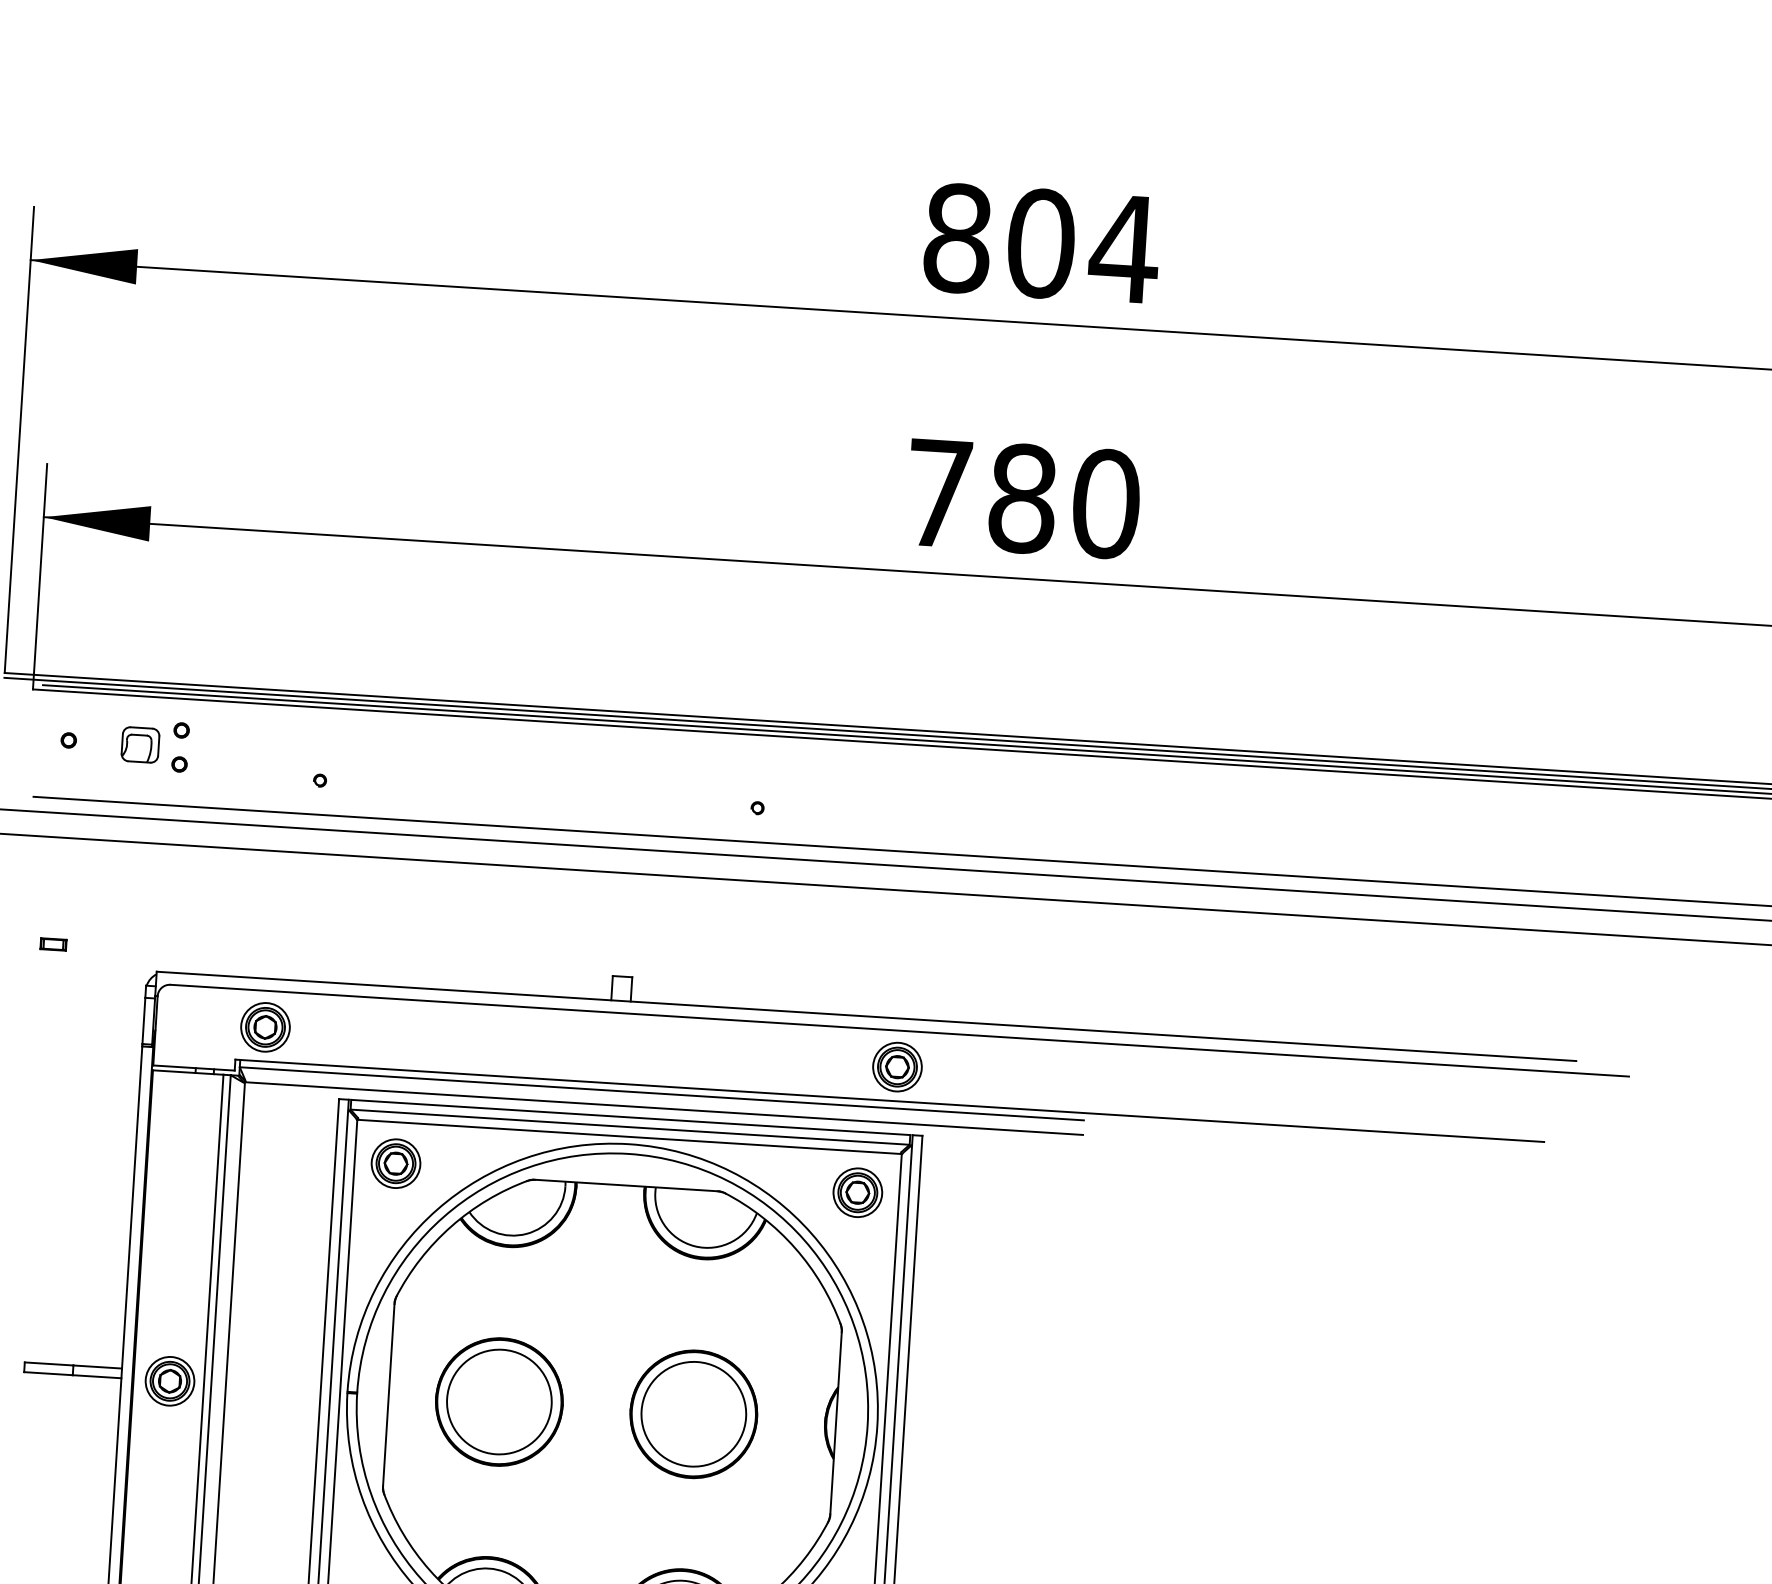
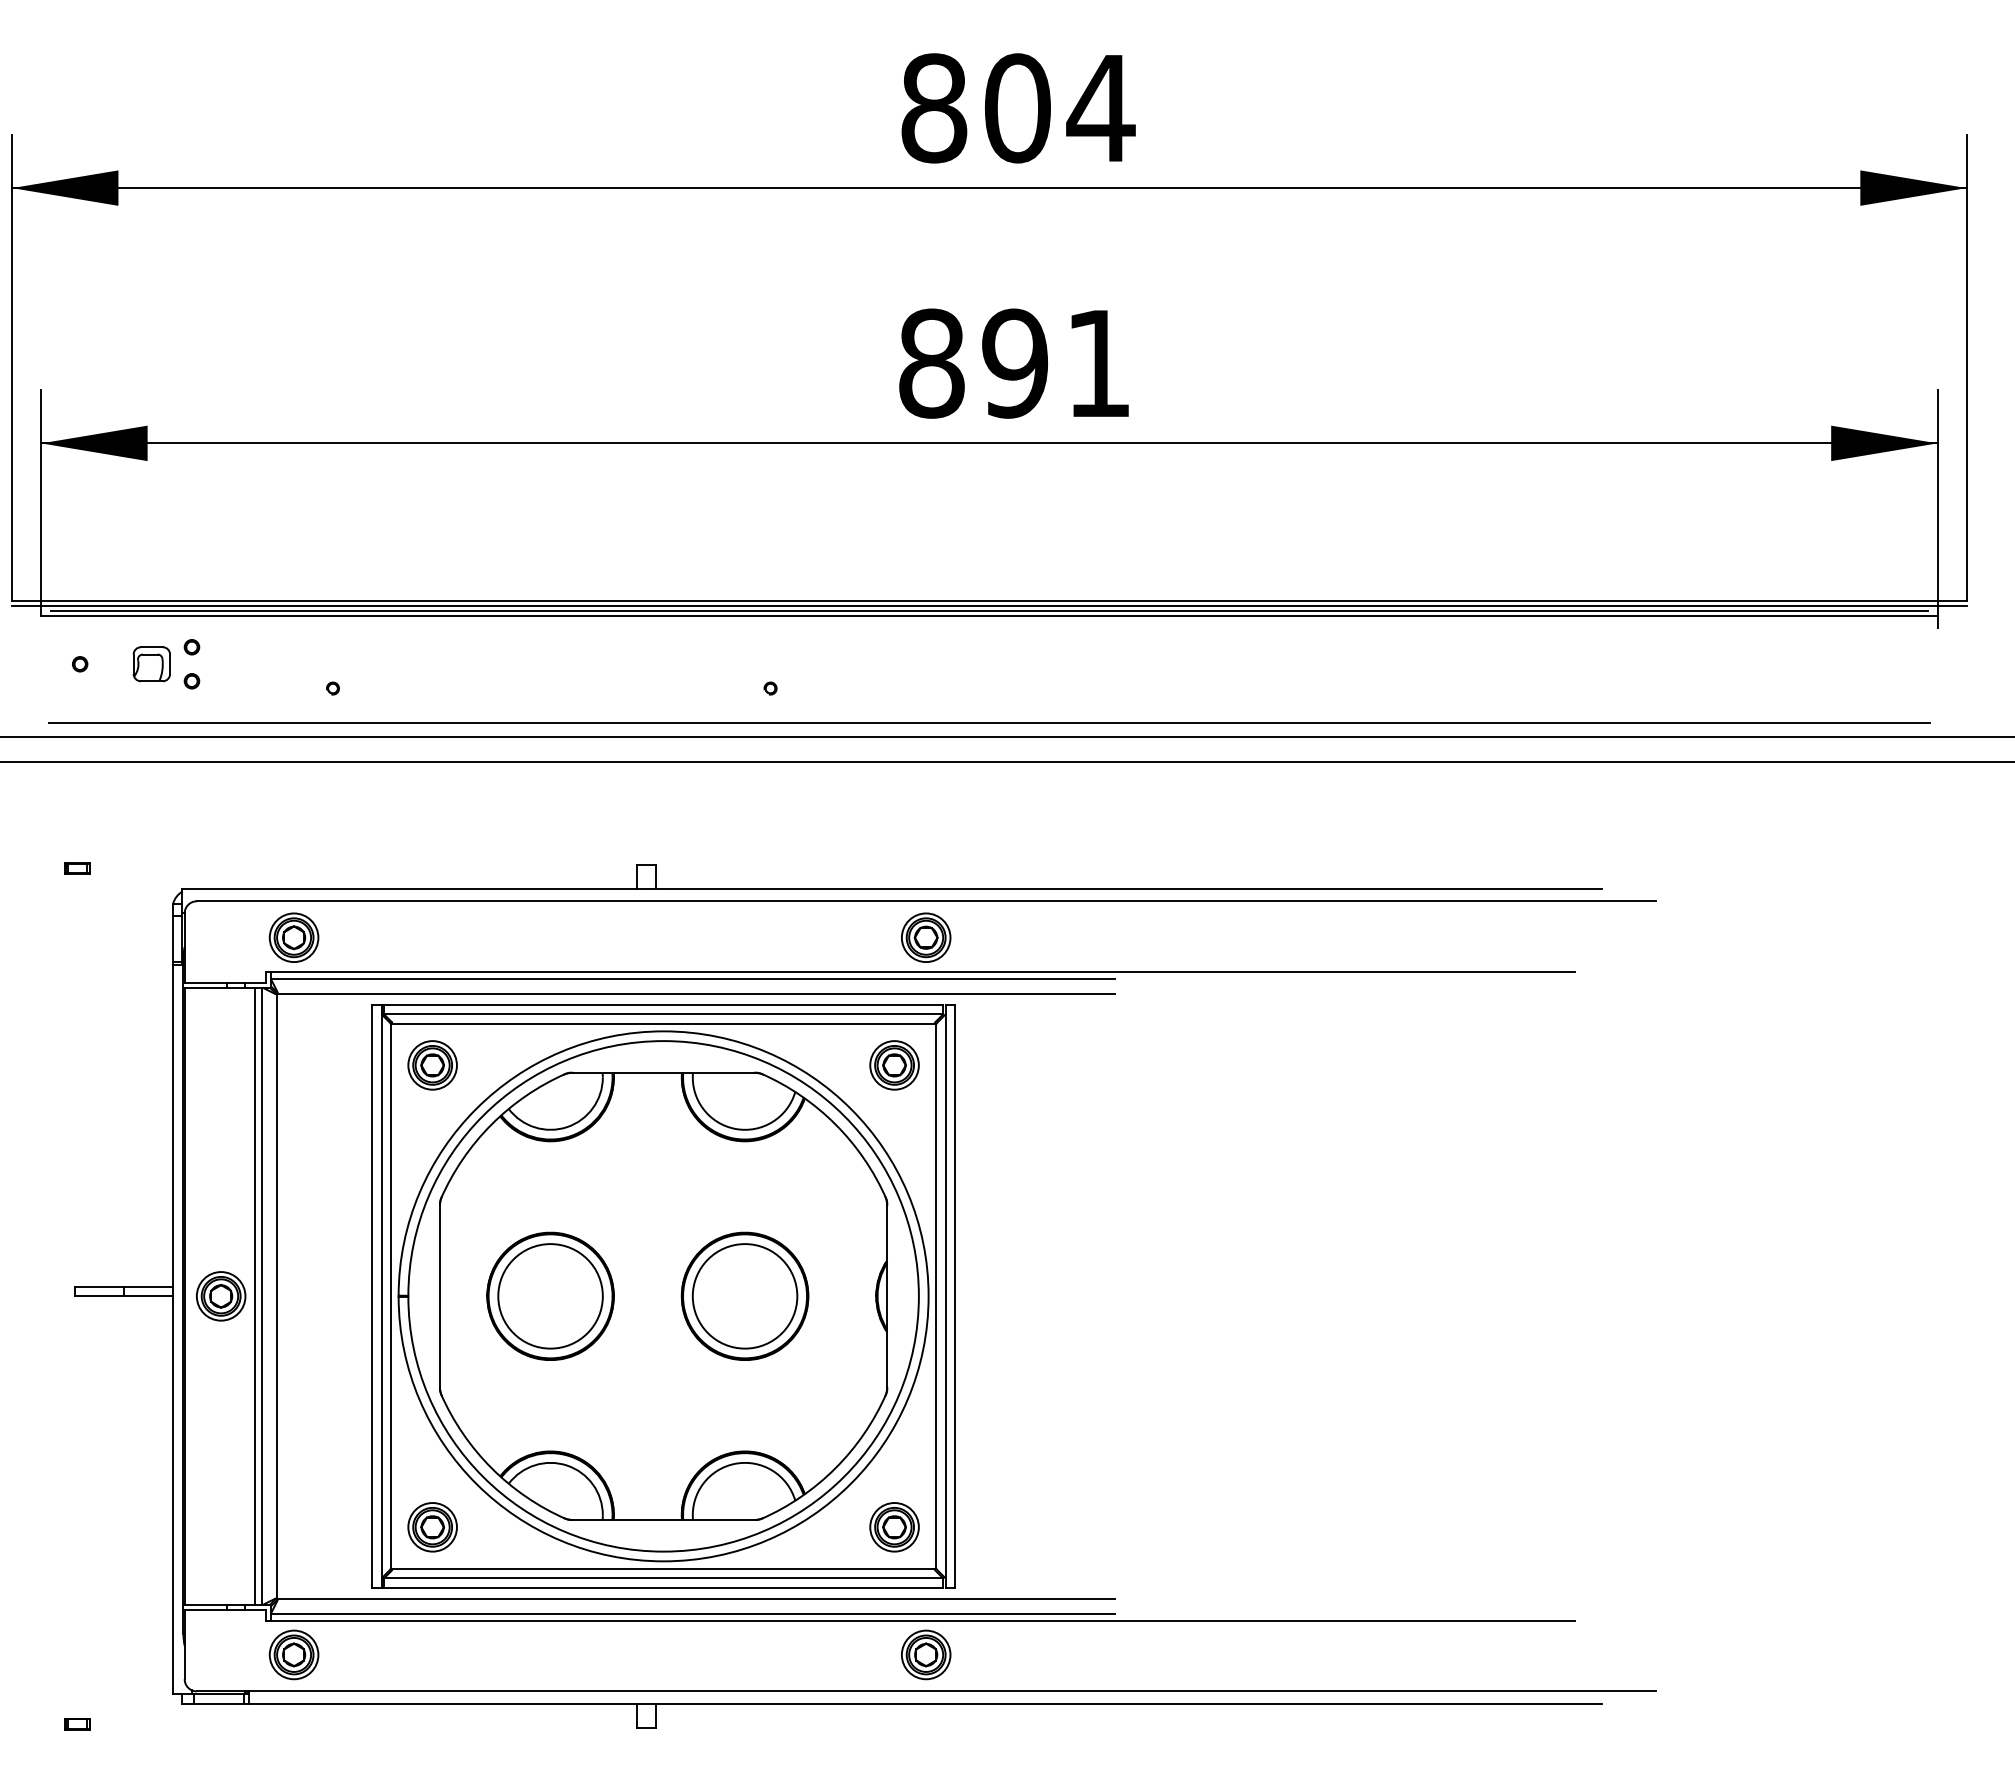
text: (1022, 498) -> (1015, 363), 780 -> 891

